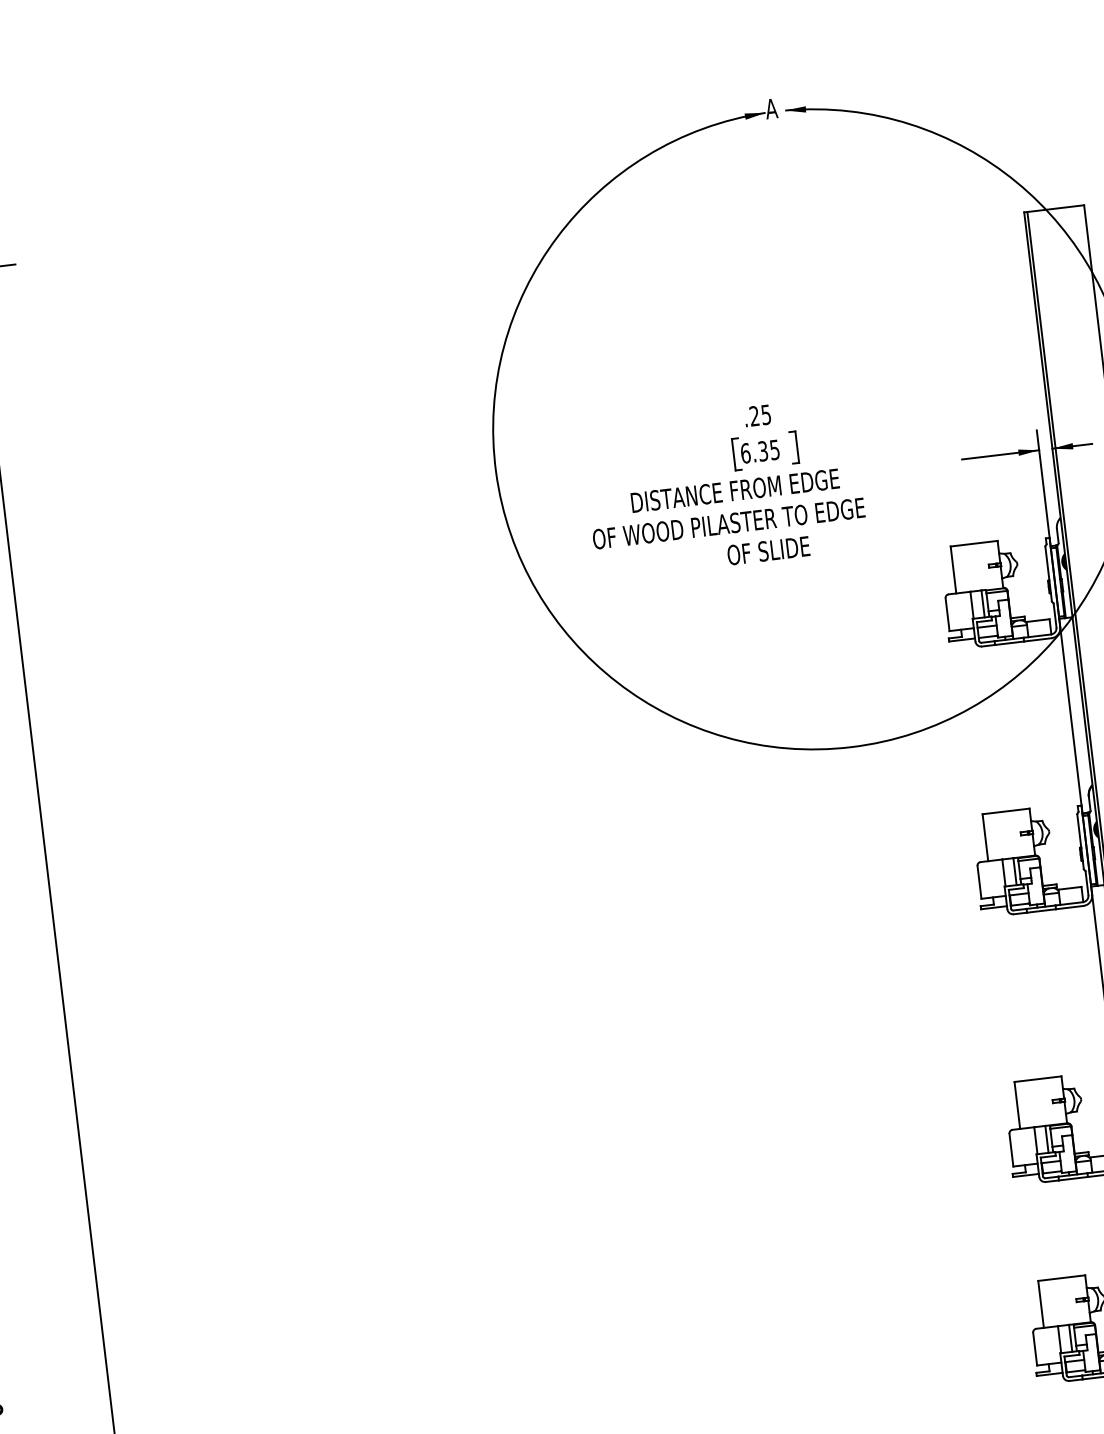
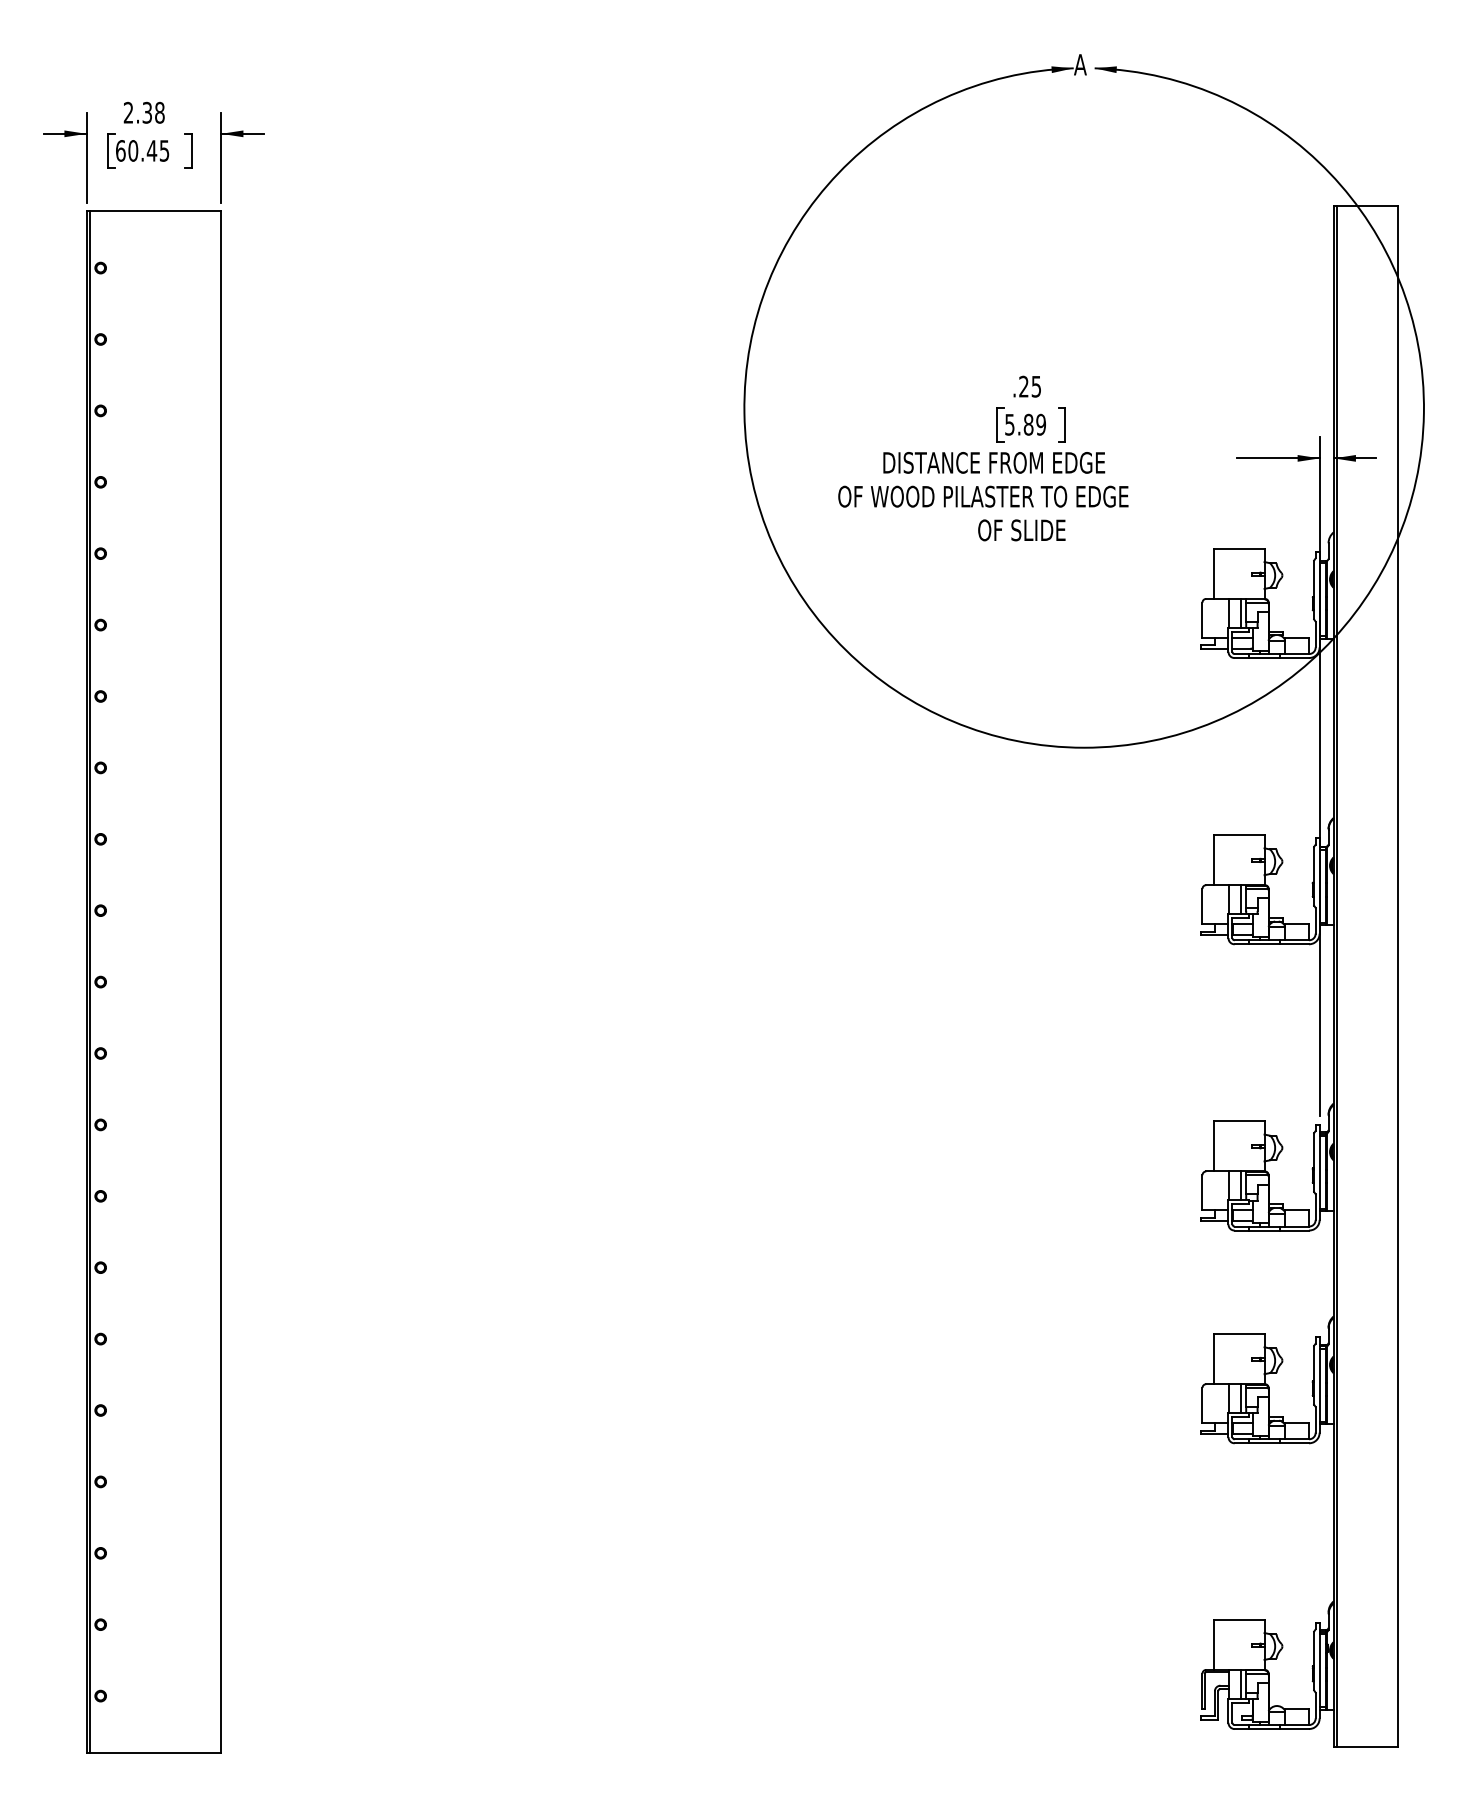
text: (760, 451) -> (1025, 424), 6.35 -> 5.89

